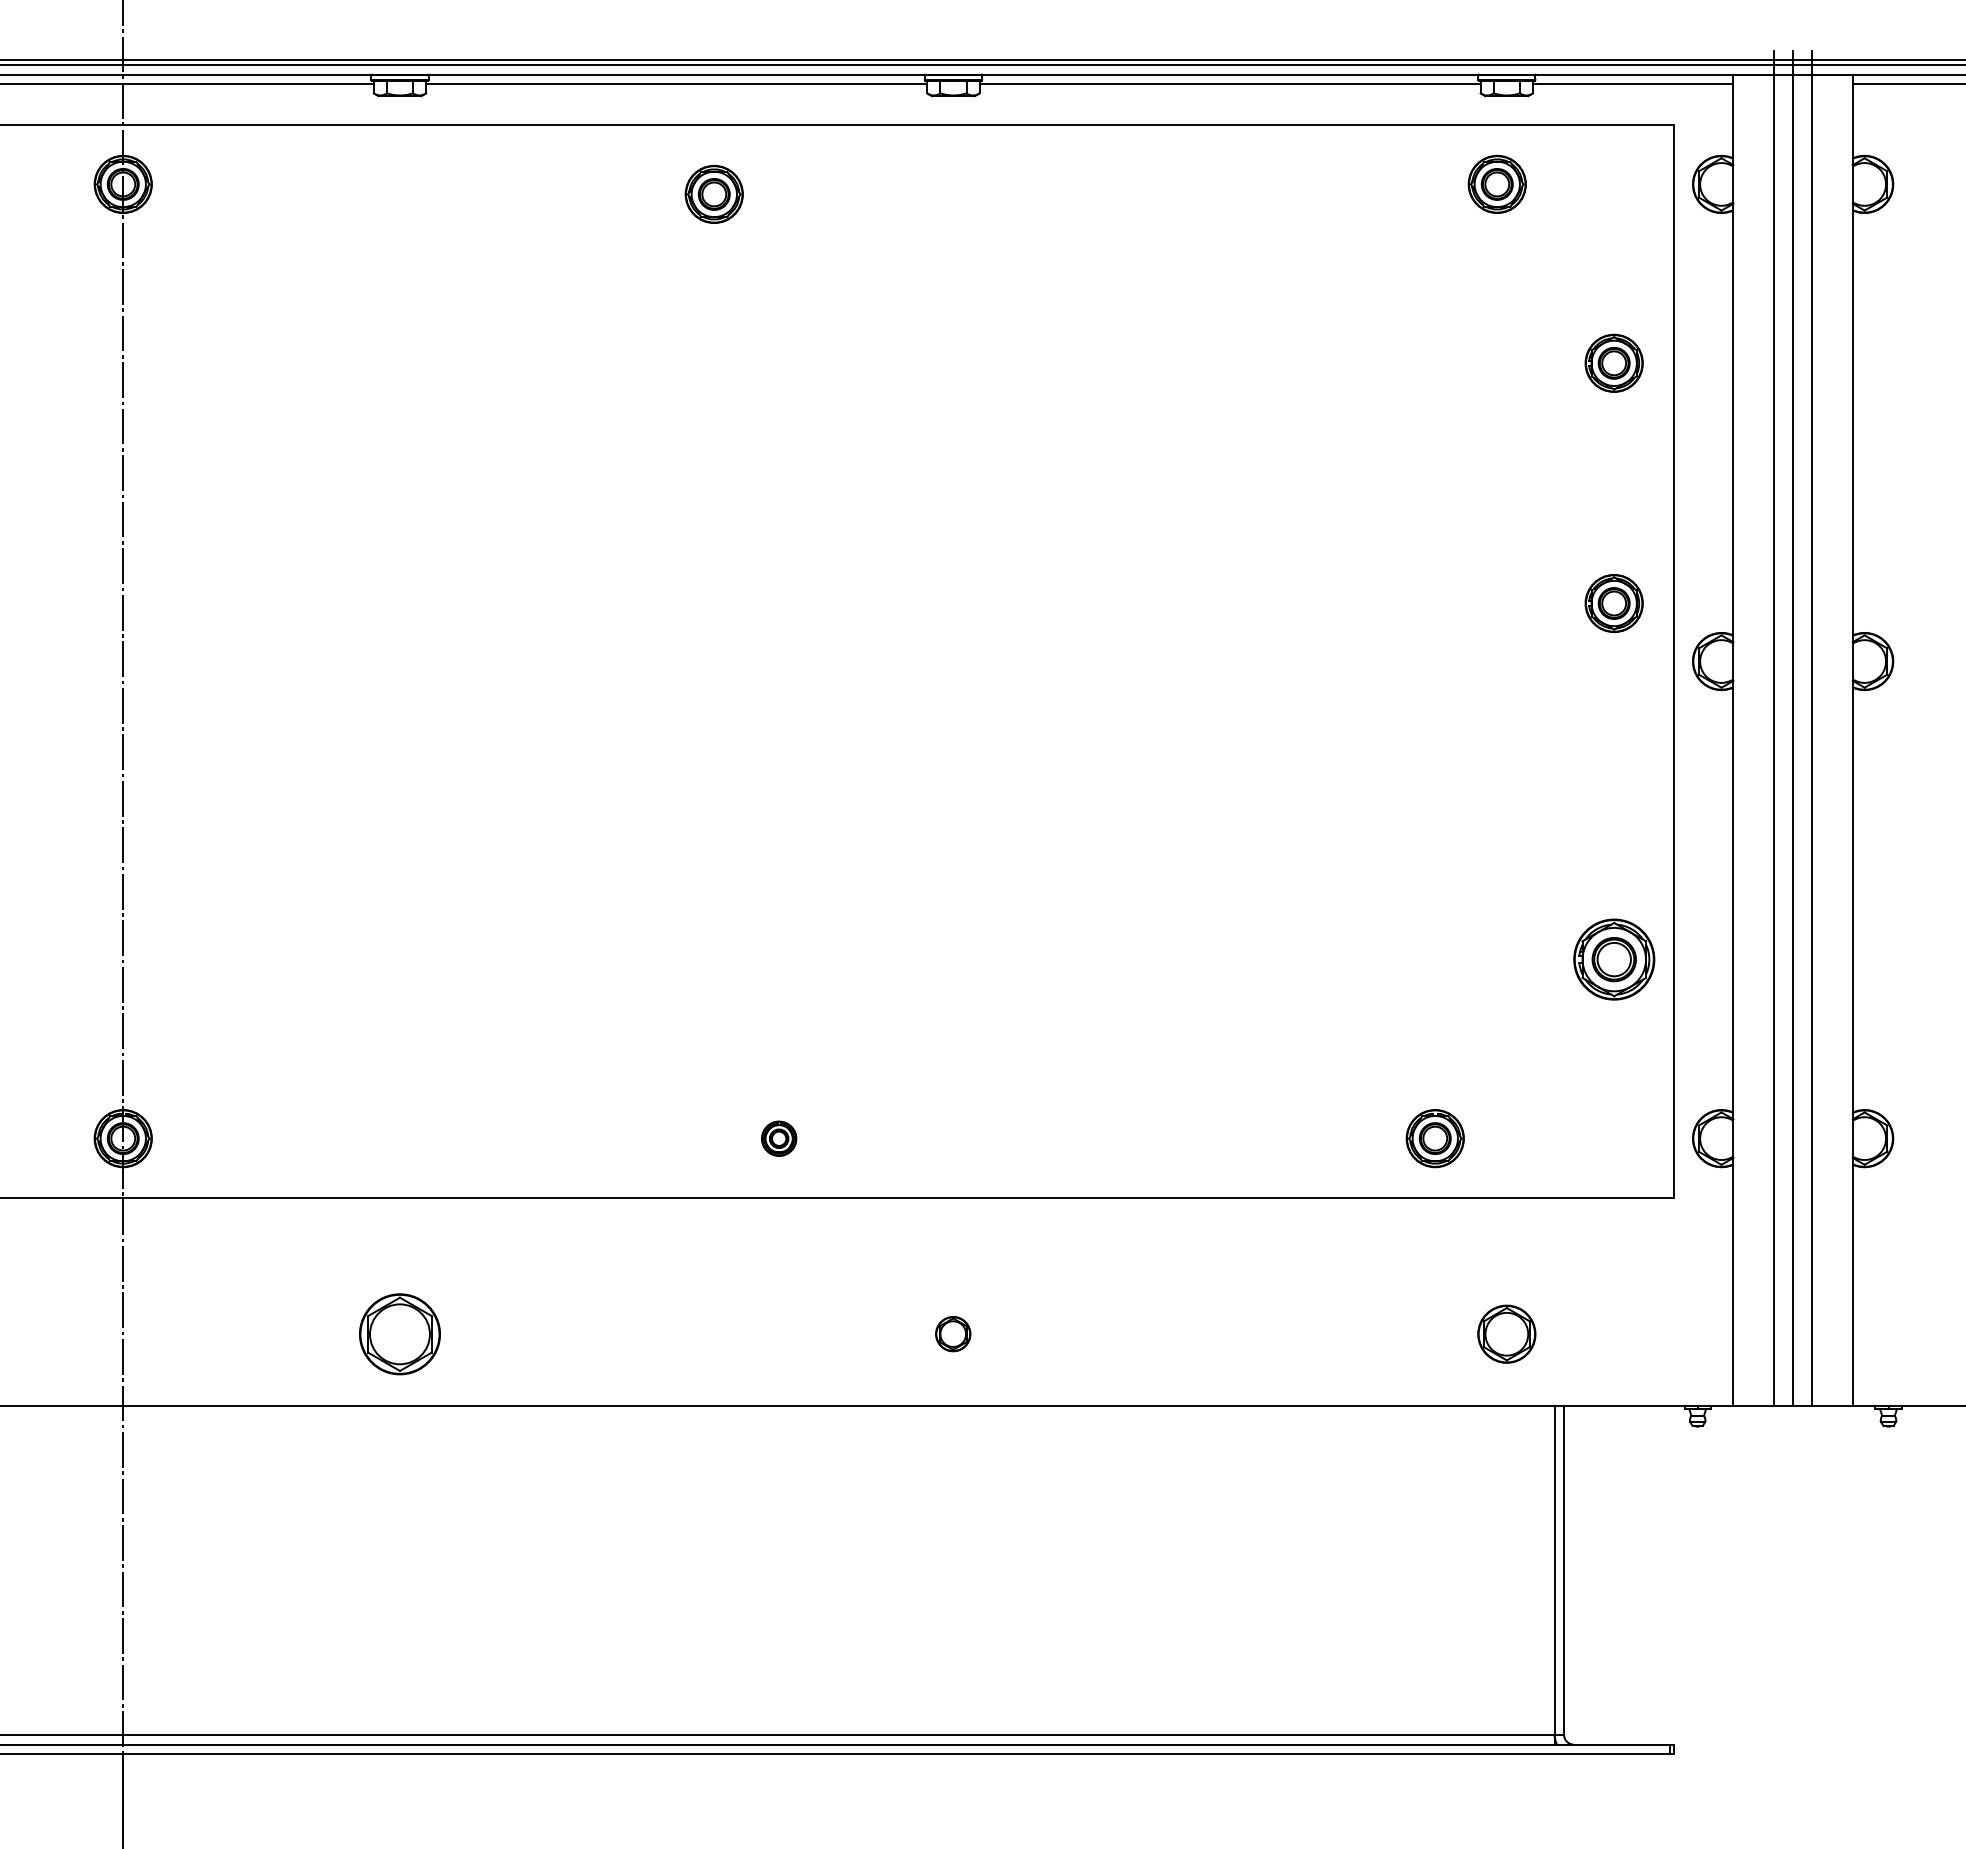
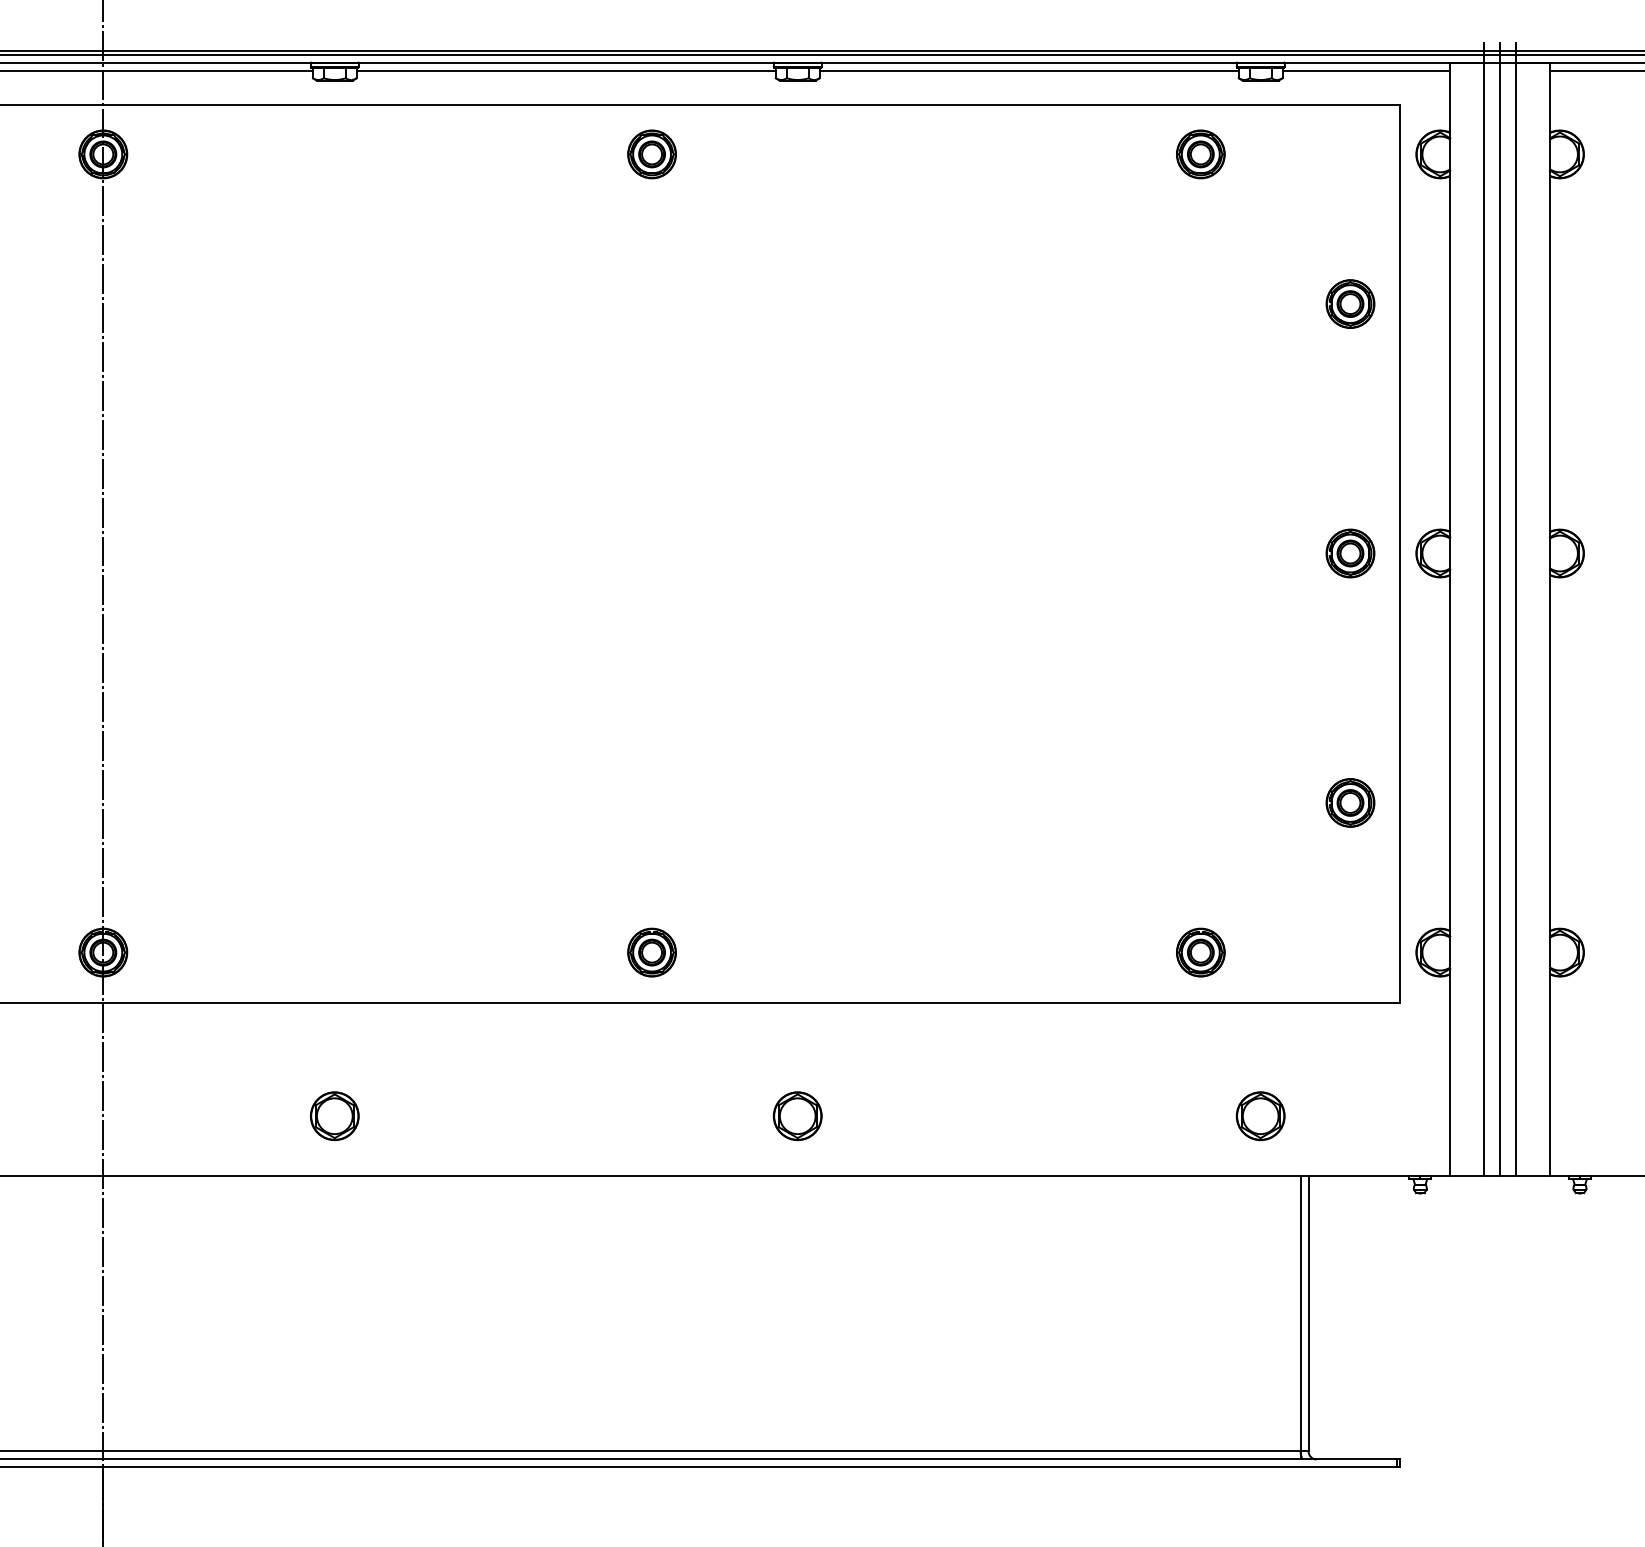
part: (1496, 183) -> (1200, 153), moved
part: (713, 193) -> (651, 153), moved
part: (1613, 603) -> (1349, 553), moved
part: (1613, 959) -> (1349, 802), size x0.71
part: (778, 1138) -> (651, 952), size x1.67
part: (399, 1333) -> (334, 1115), size x0.71
part: (952, 1333) -> (796, 1115), size x1.67

